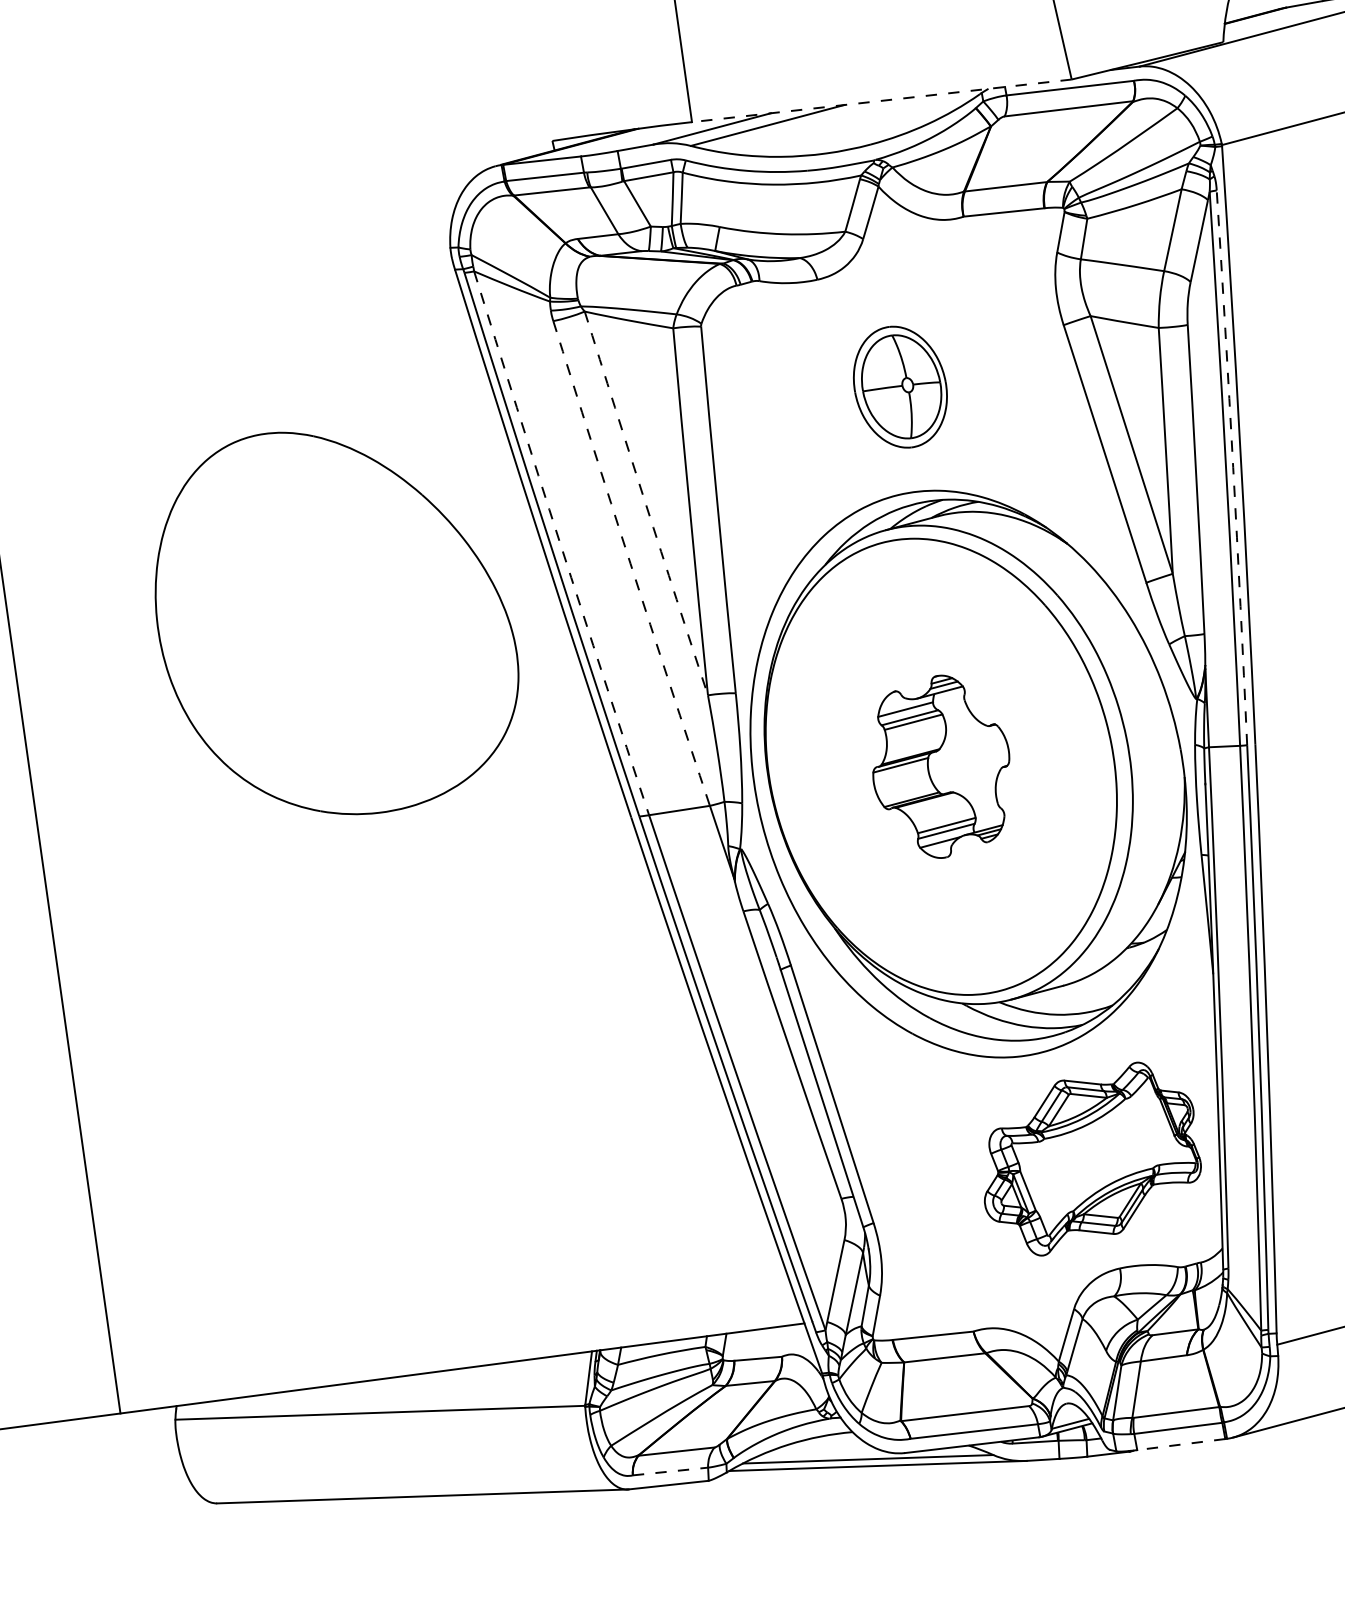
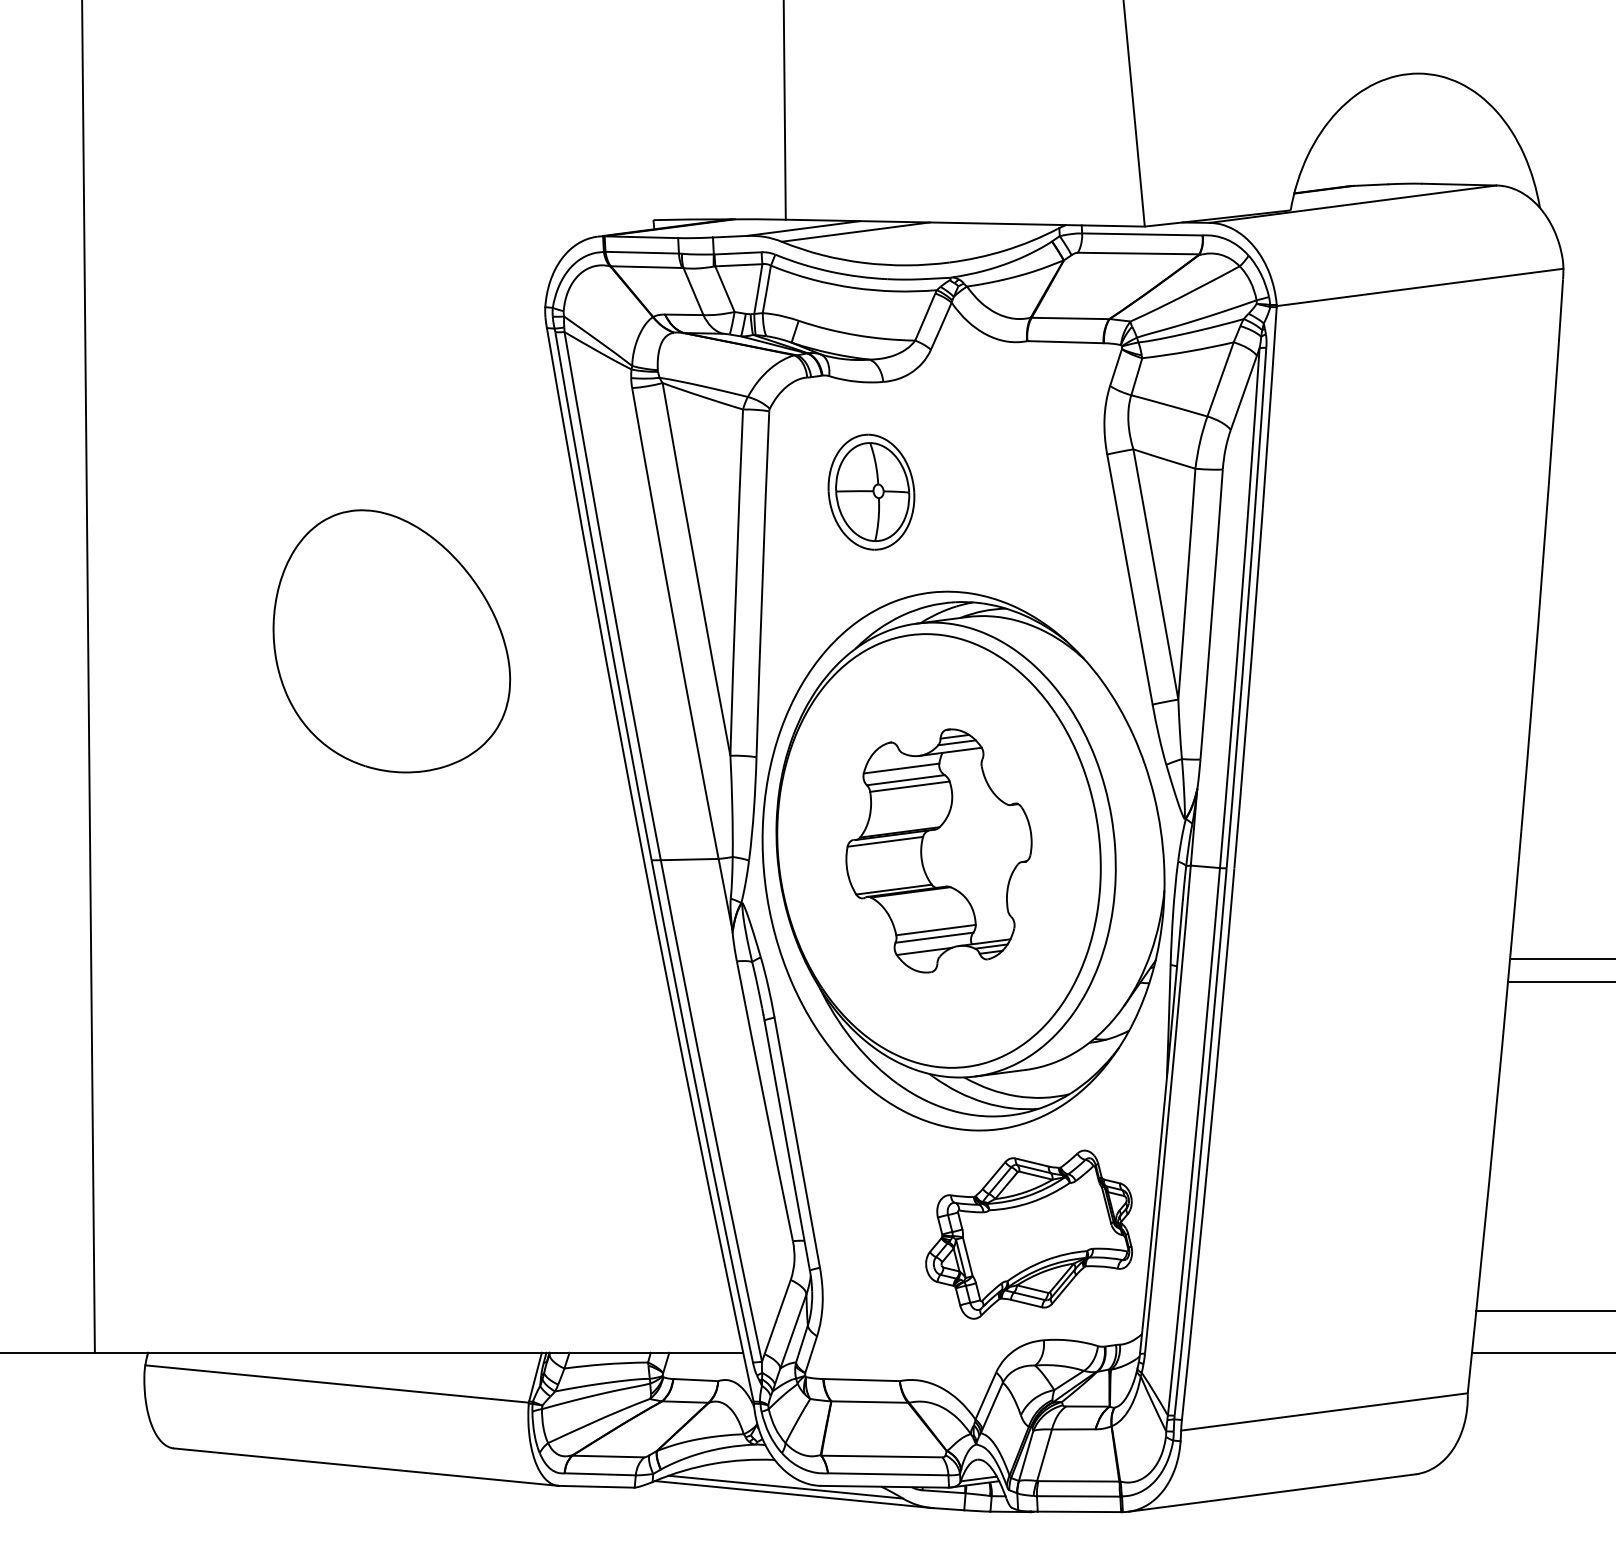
line: (882, 101) -> (965, 223), dashed -> solid
part: (900, 386) -> (871, 491), moved
arc: (1233, 468) -> (1247, 608), dashed -> solid
arc: (645, 503) -> (695, 569), dashed -> solid
arc: (560, 543) -> (611, 596), dashed -> solid
arc: (630, 563) -> (674, 623), dashed -> solid
part: (334, 621) -> (391, 641), size x0.71
part: (940, 766) -> (938, 850), size x1.43
line: (1181, 1444) -> (1079, 1511), dashed -> solid
line: (670, 1471) -> (600, 1474), dashed -> solid

